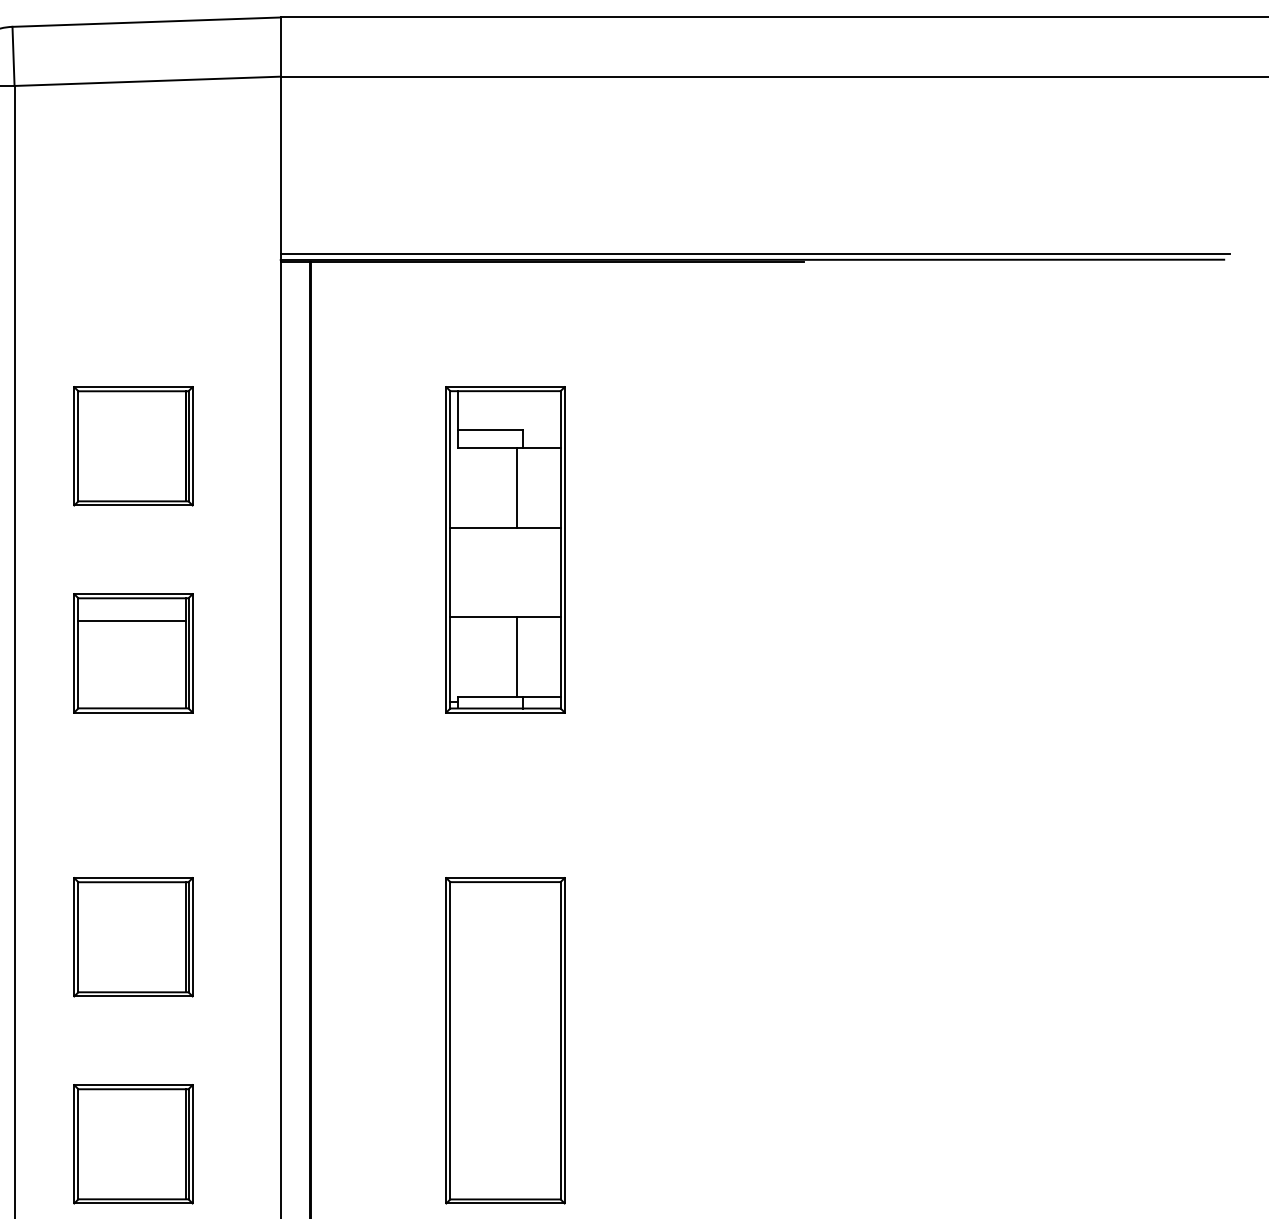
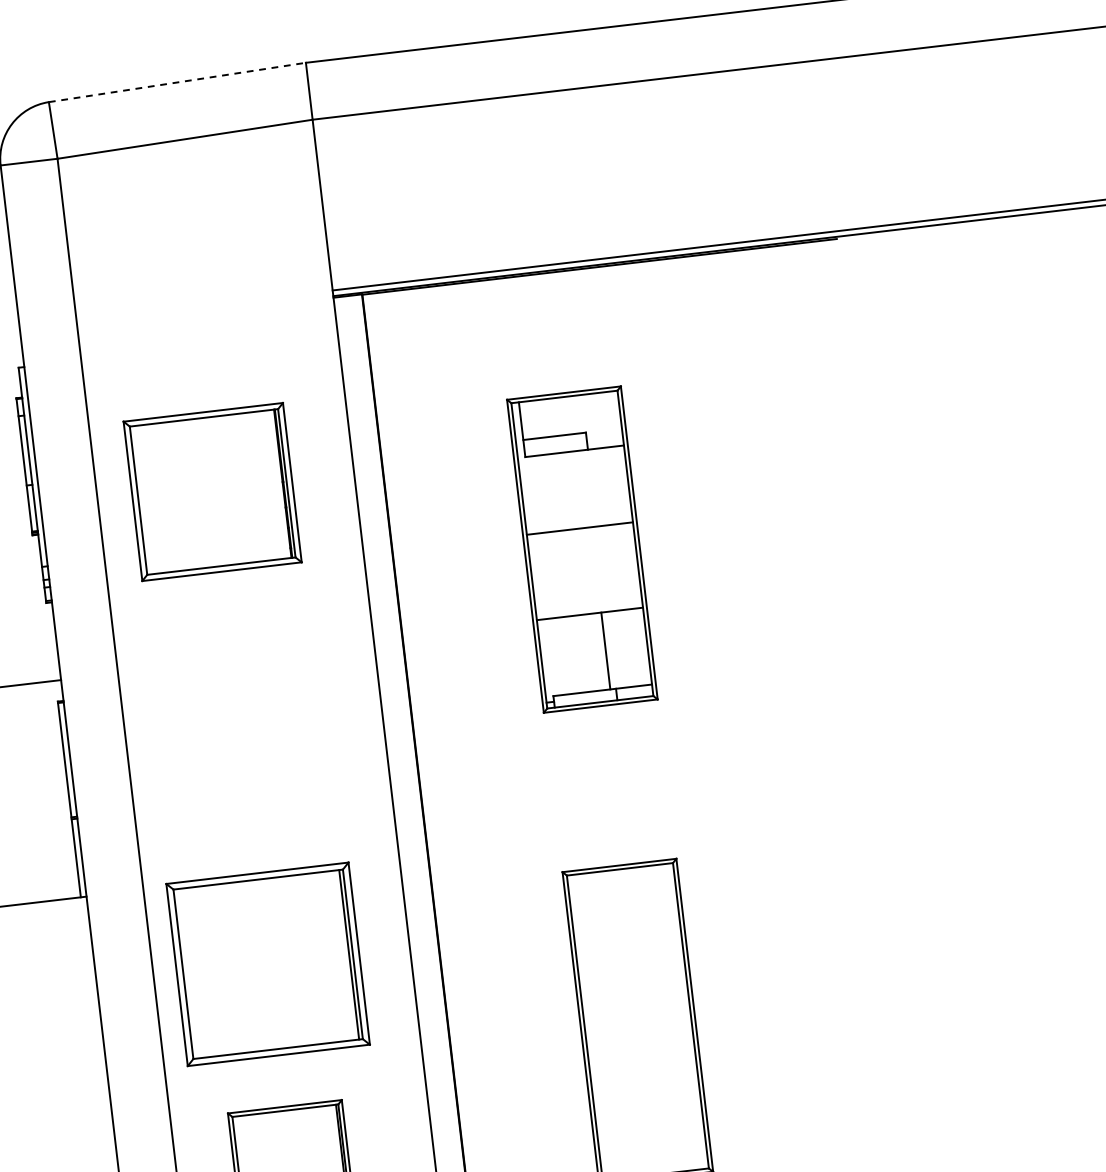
line: (147, 22) -> (178, 82), solid -> dashed
part: (133, 446) -> (212, 492), size x1.4
line: (517, 487) -> (586, 488), removed
part: (133, 653) -> (236, 691), removed
part: (133, 937) -> (268, 964), size x1.6

